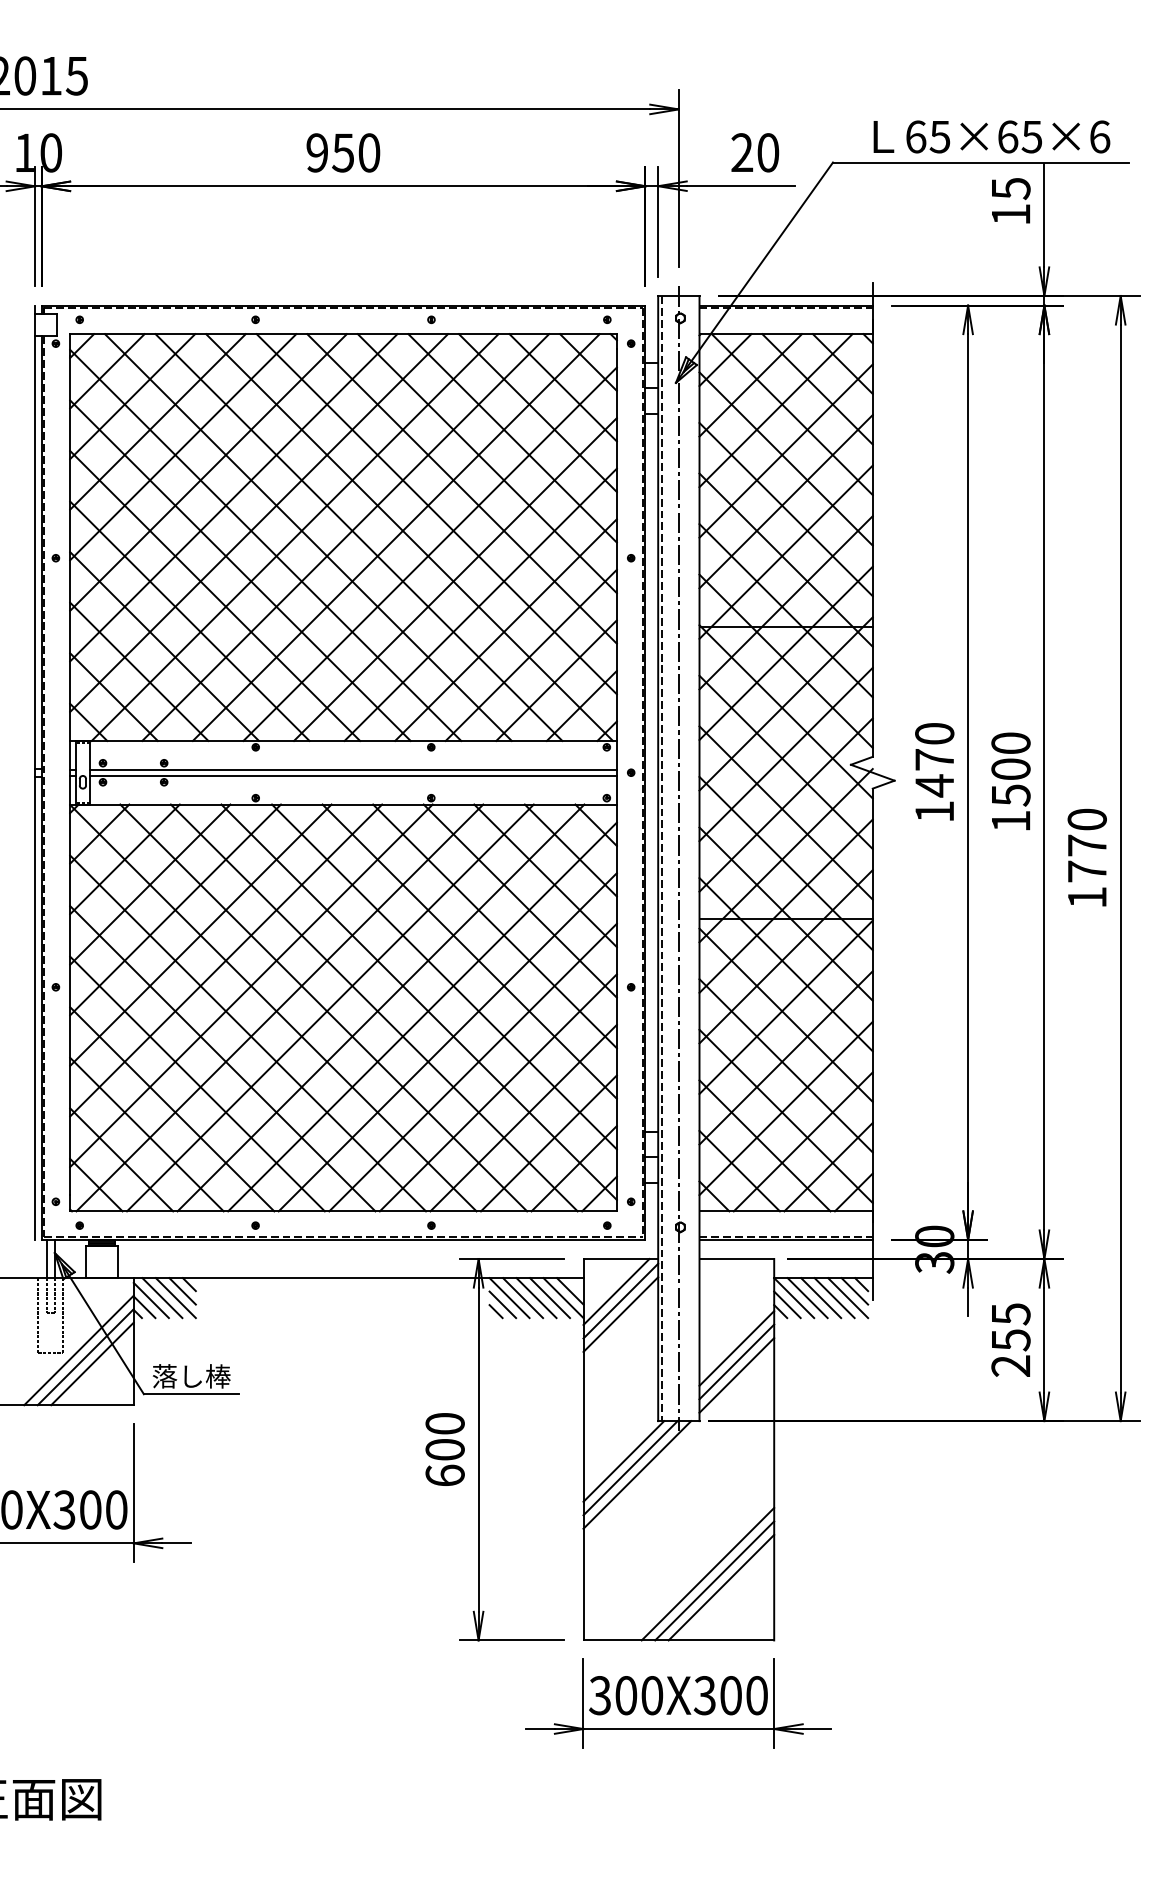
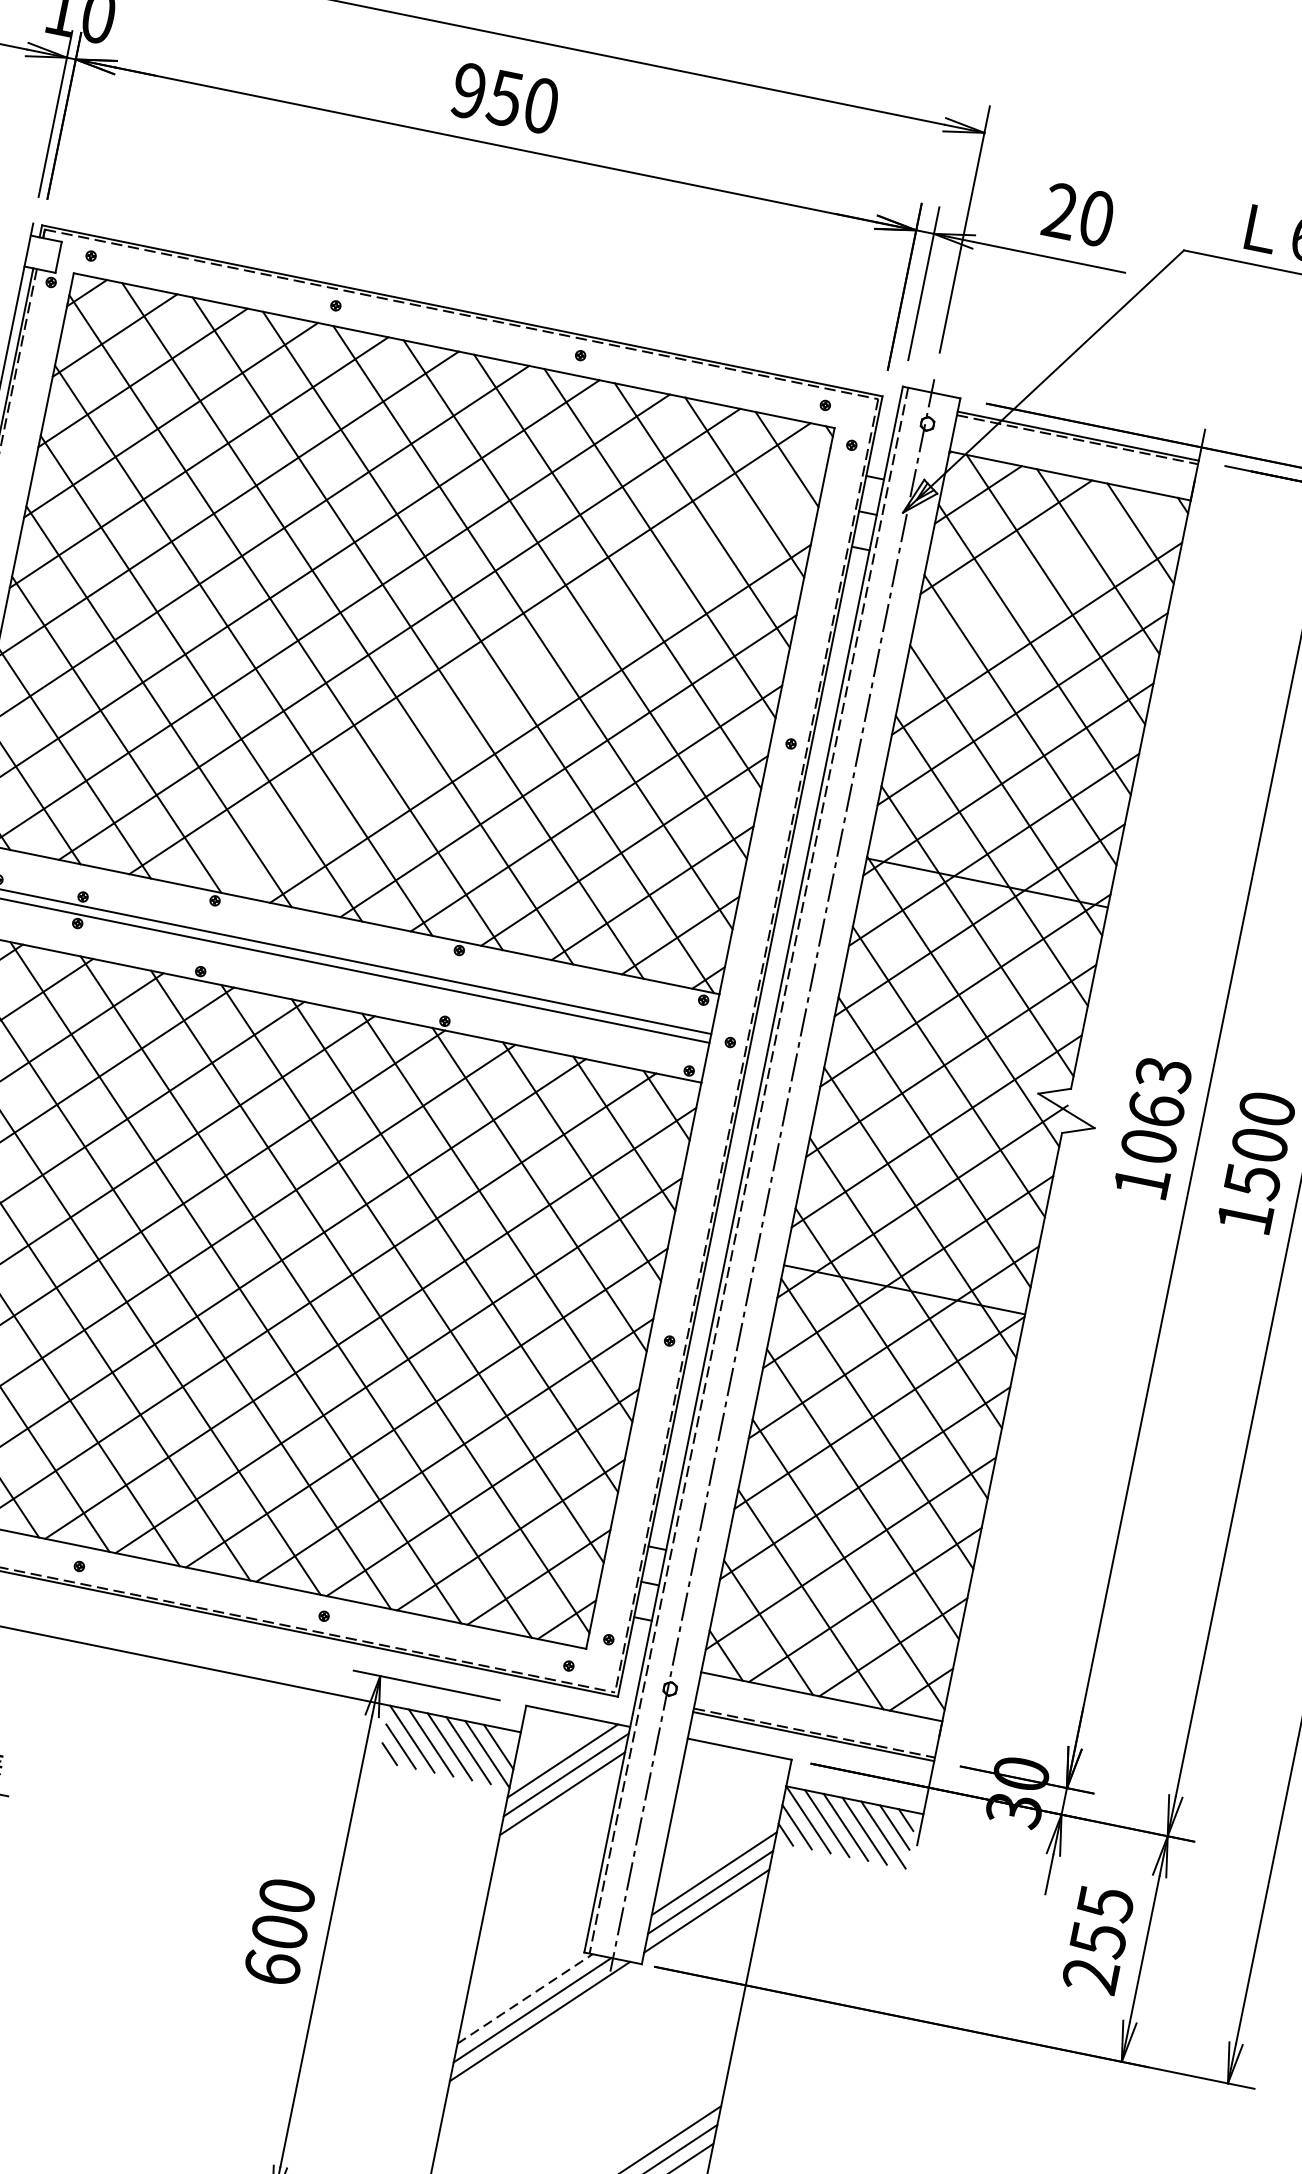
line: (775, 410) -> (1033, 579), removed
line: (429, 553) -> (511, 680), removed
text: (934, 760) -> (1155, 1111), 1470 -> 1063
line: (624, 1461) -> (526, 1999), solid -> dashed

